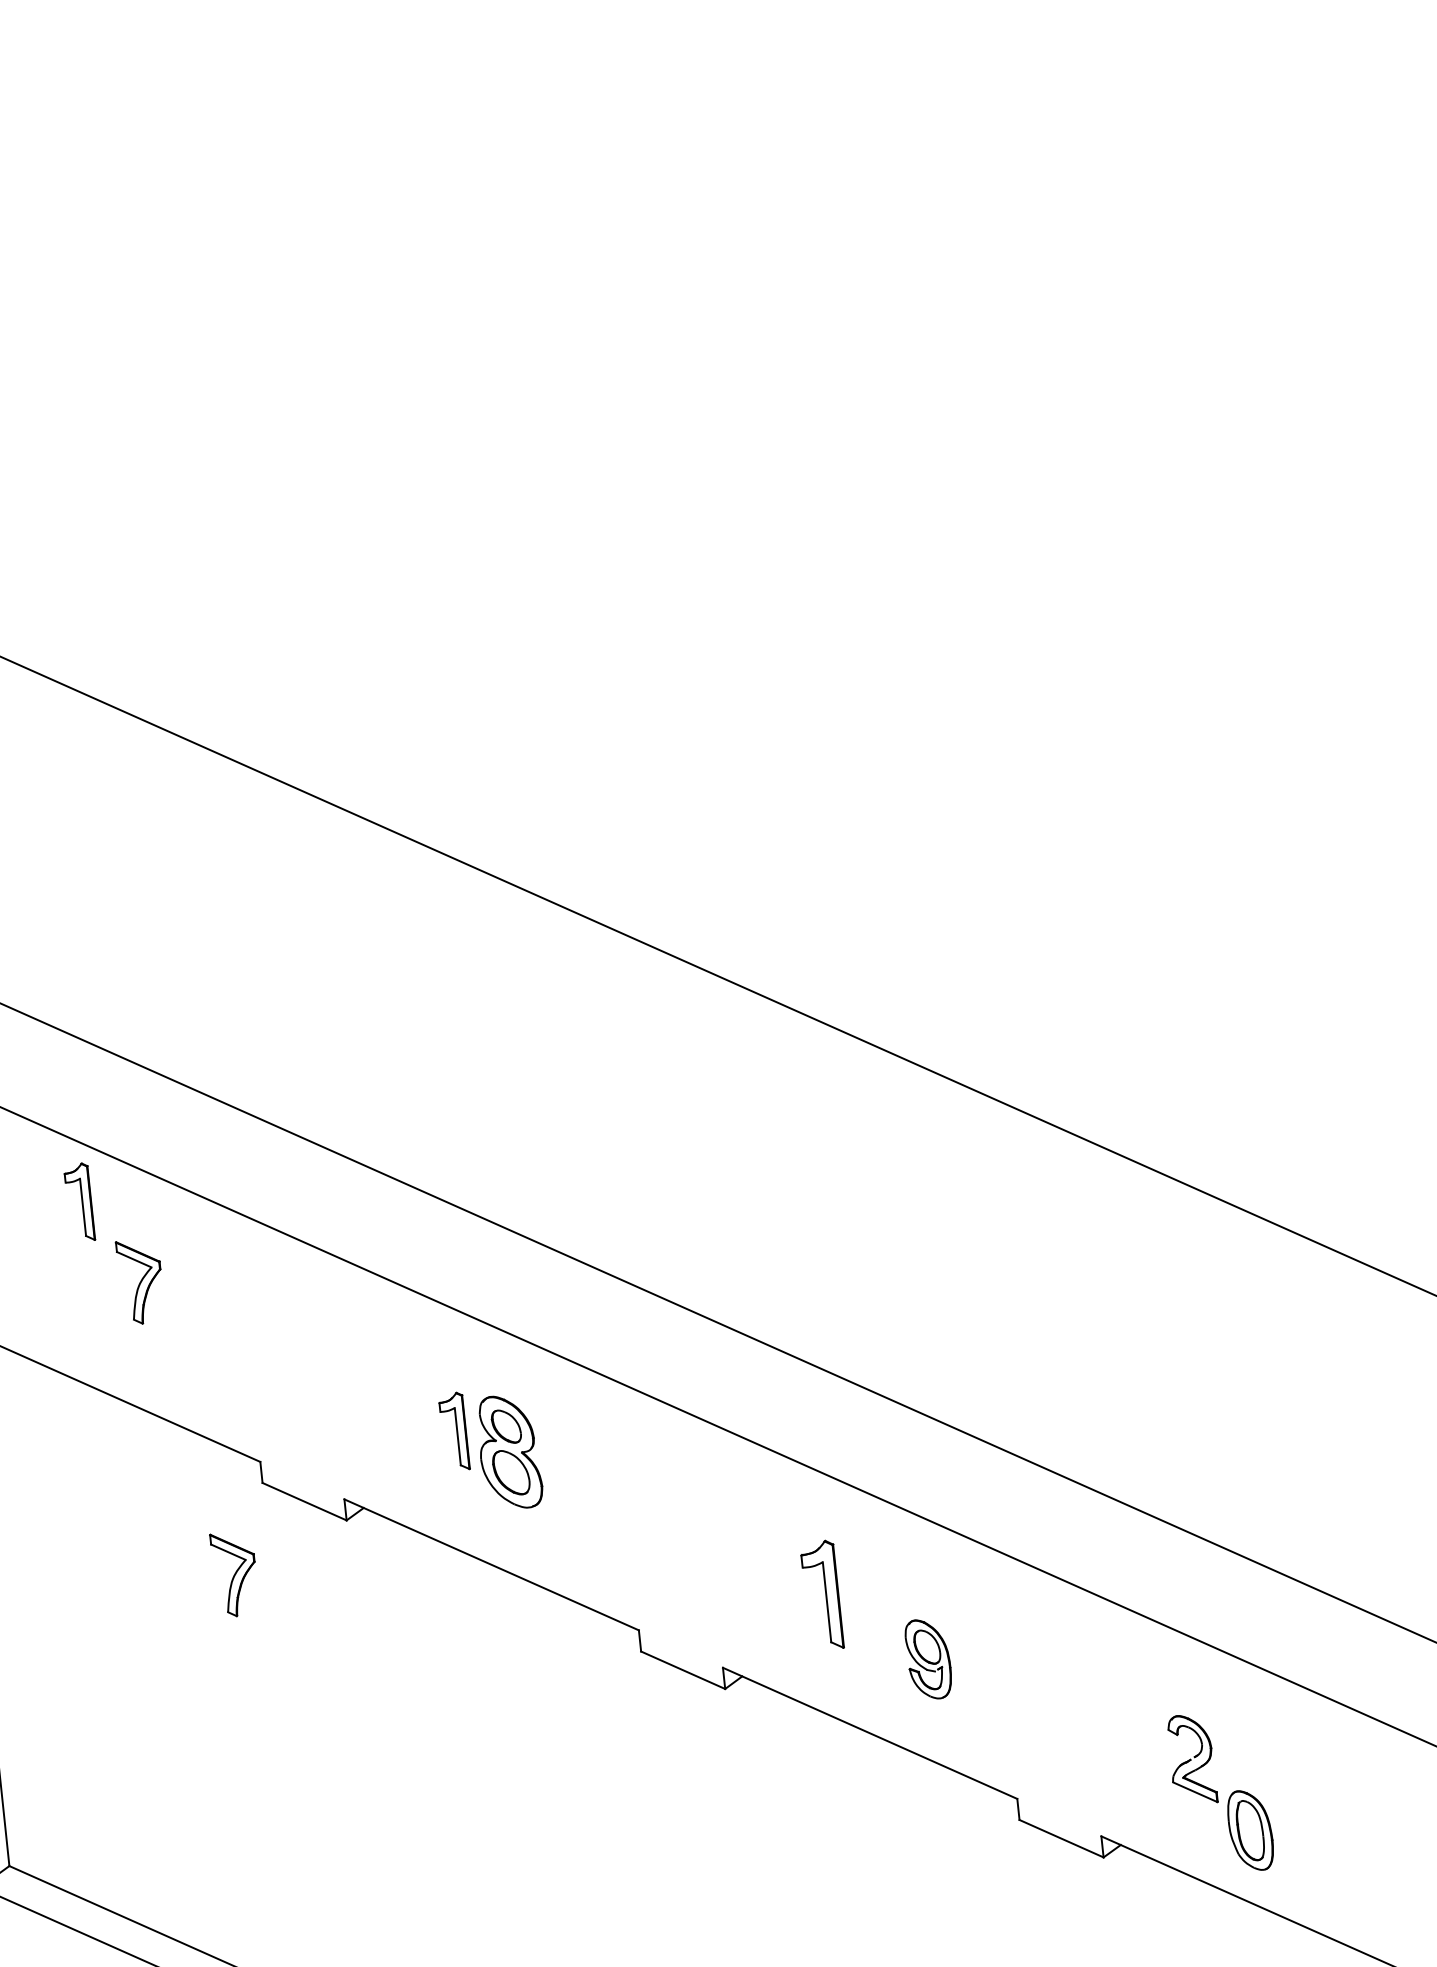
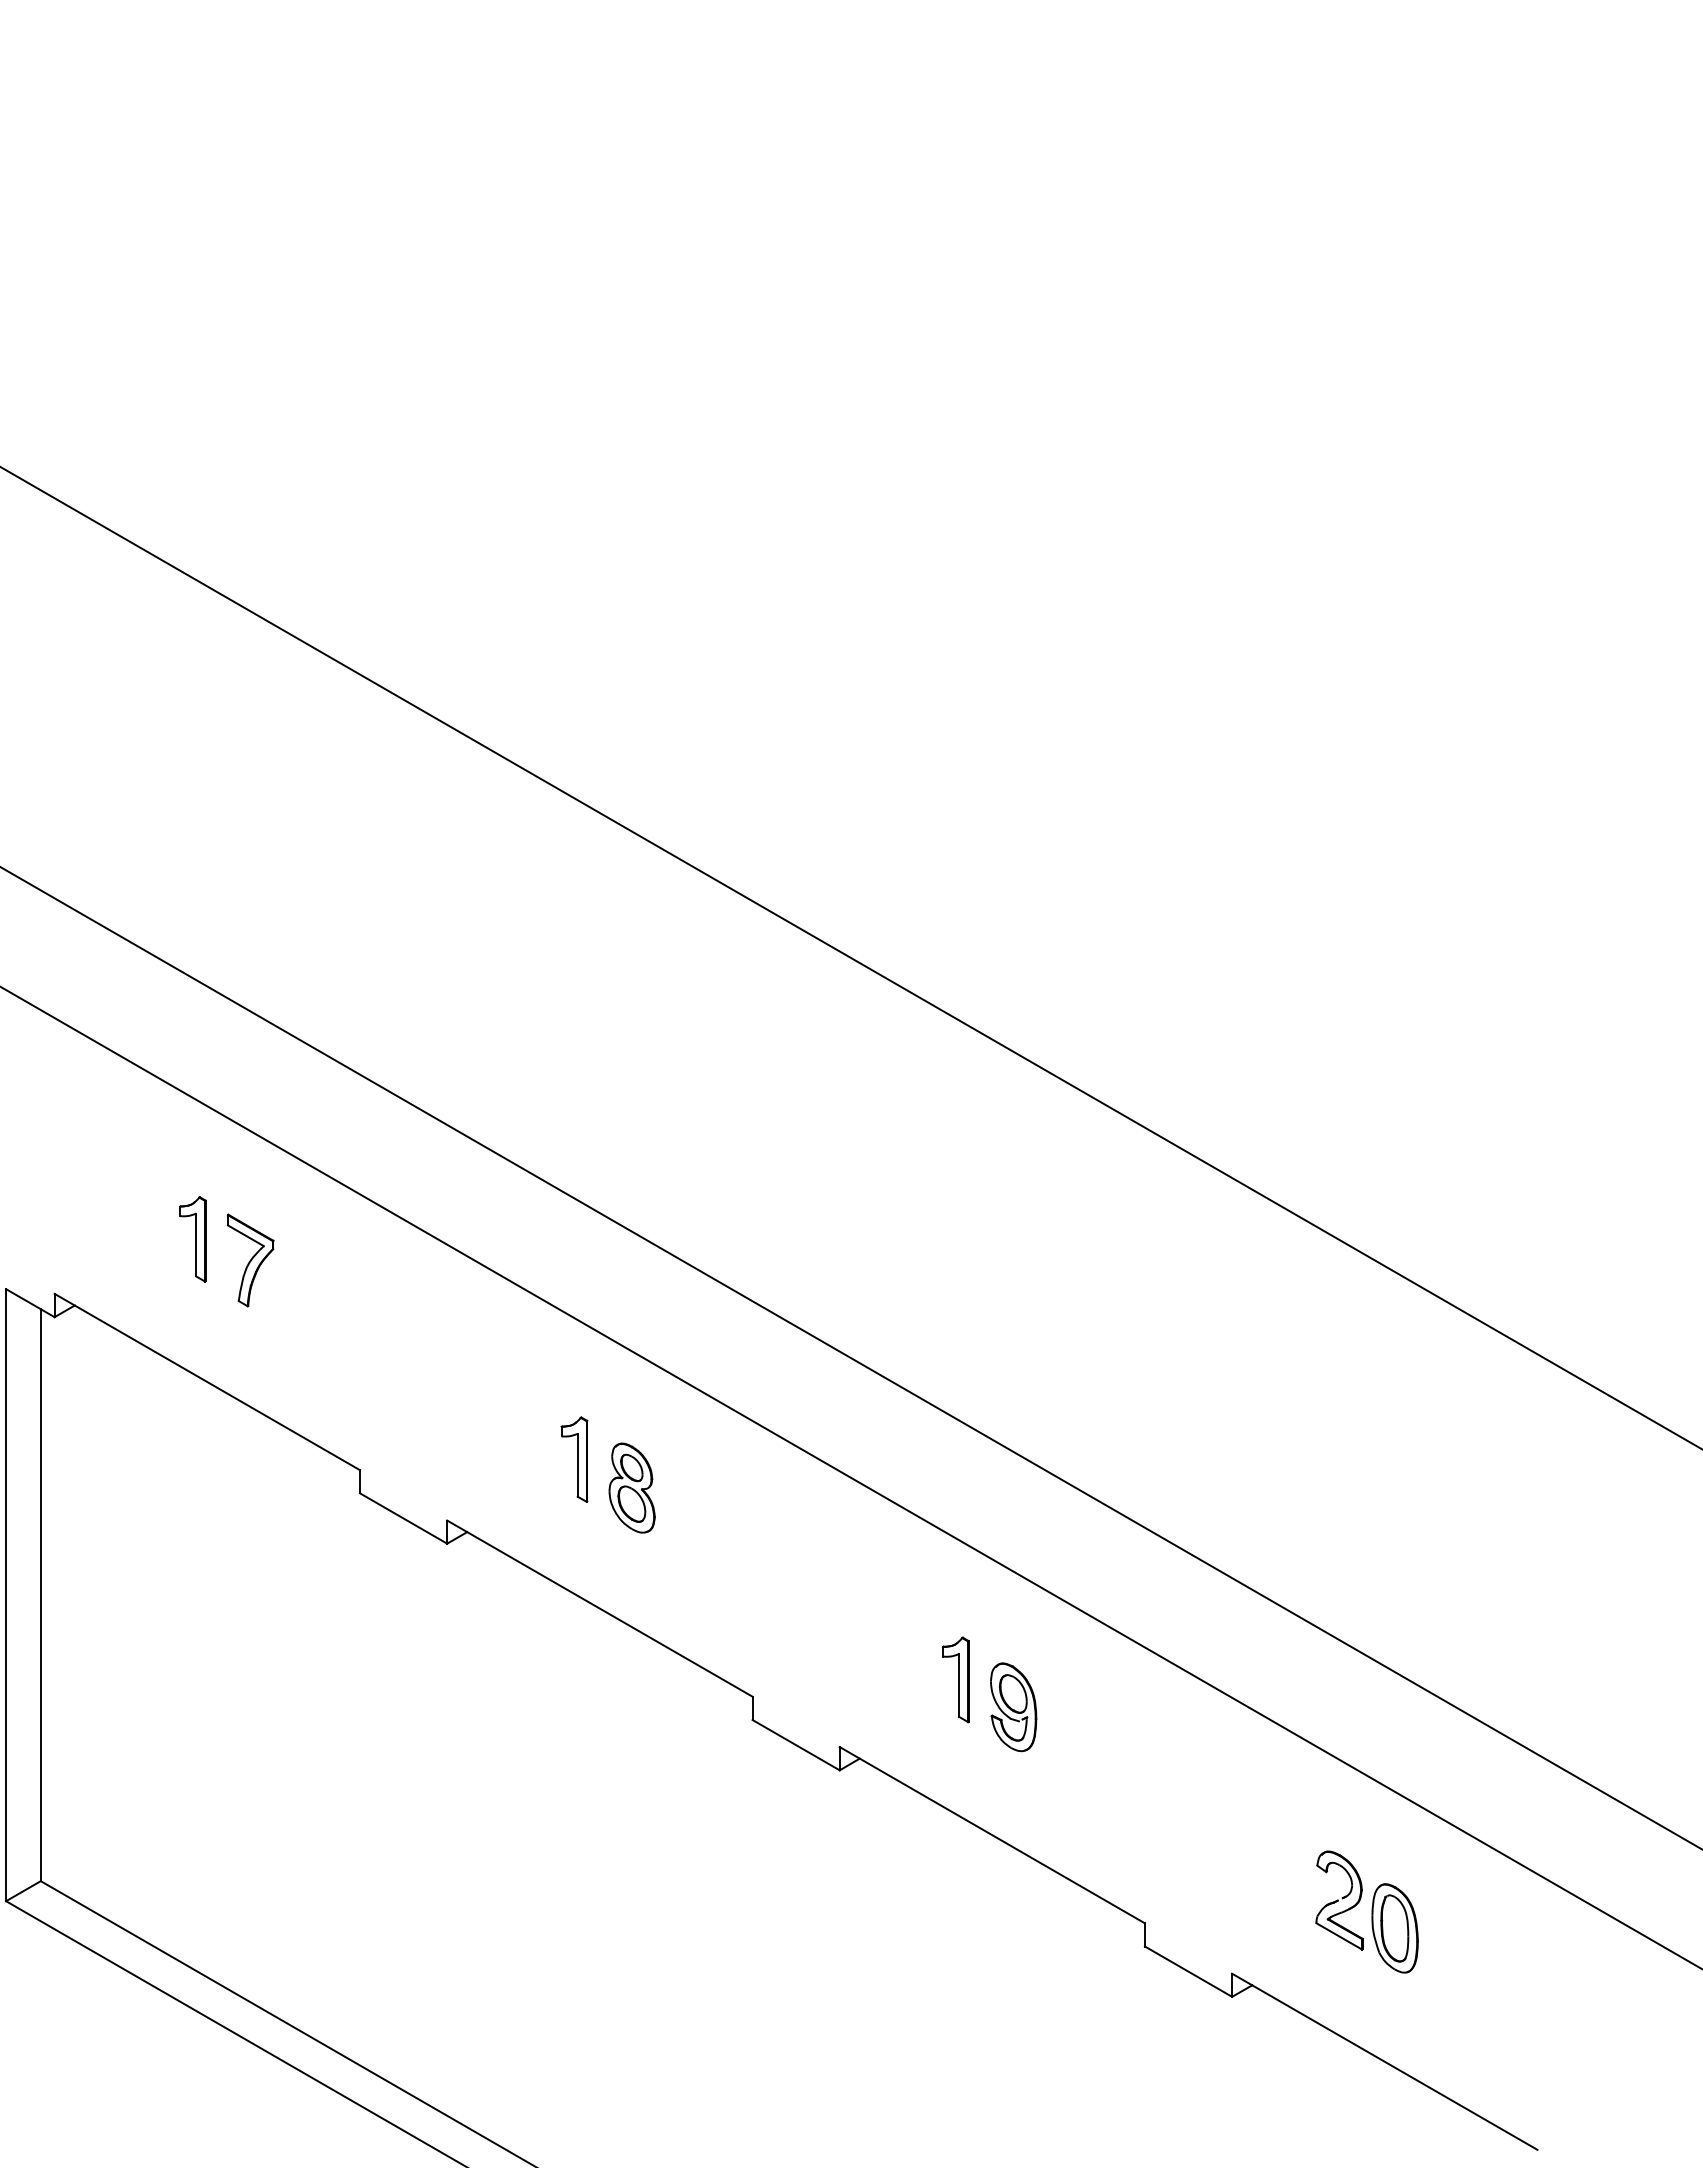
part: (79, 1202) -> (192, 1239), moved
part: (508, 1451) -> (631, 1487), size x0.71
part: (234, 1574) -> (319, 1589), removed
part: (821, 1595) -> (955, 1679), size x0.71
part: (928, 1659) -> (1013, 1707), moved
part: (1250, 1830) -> (1394, 1928), moved

